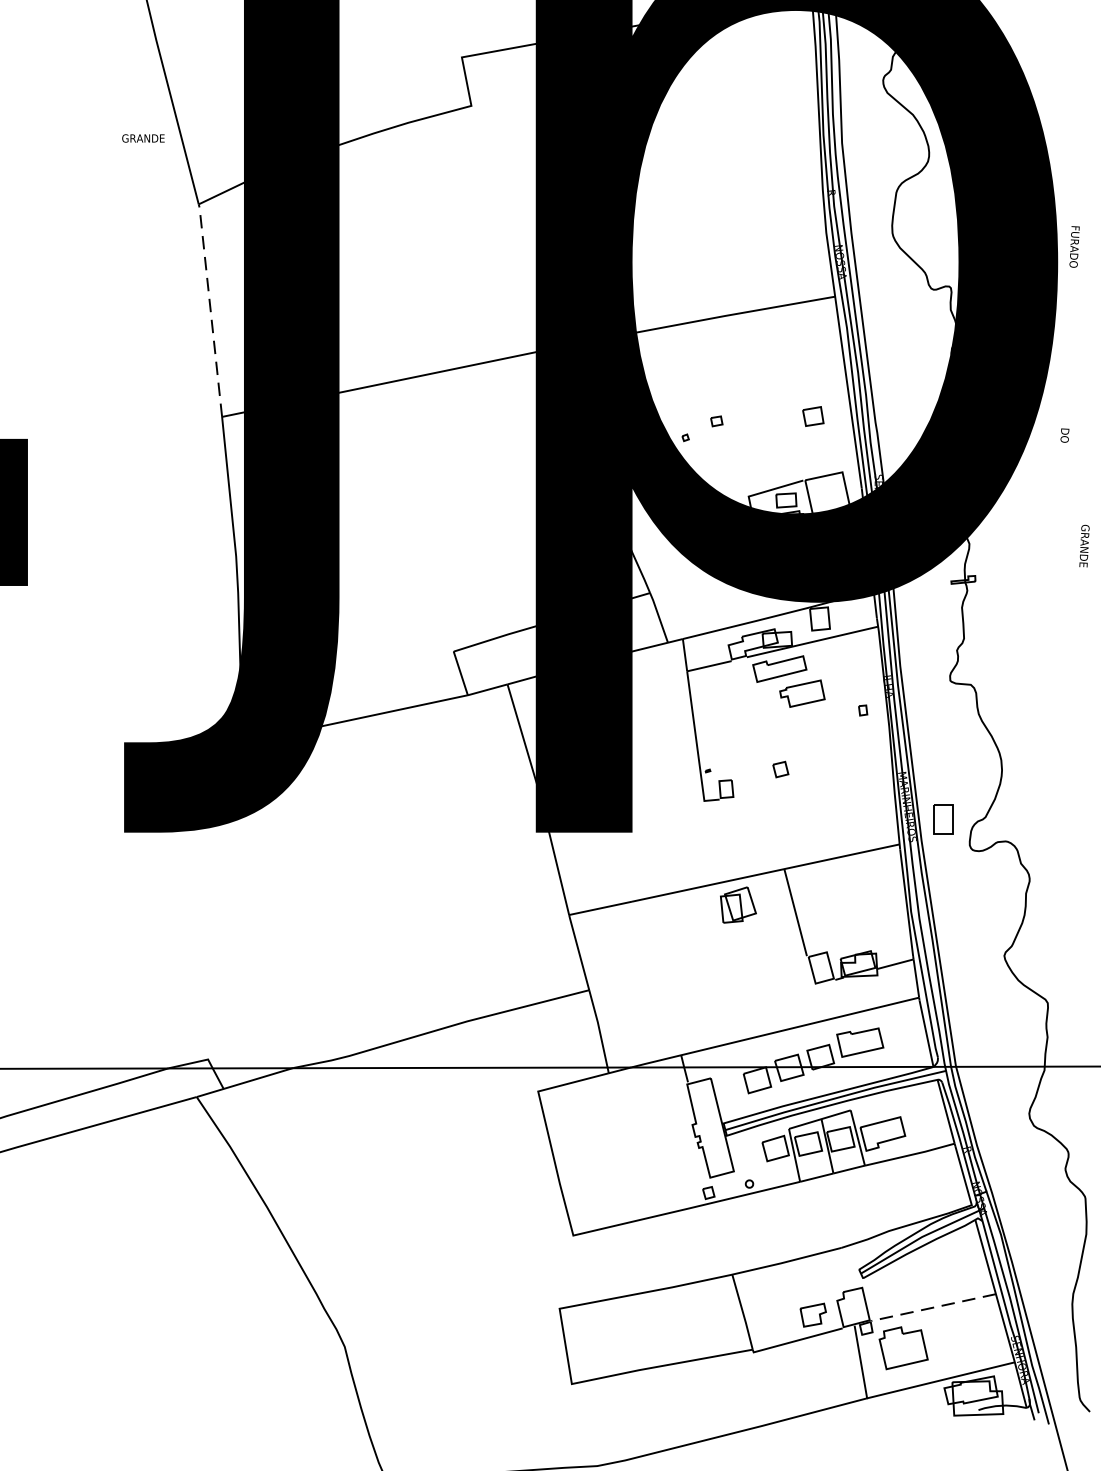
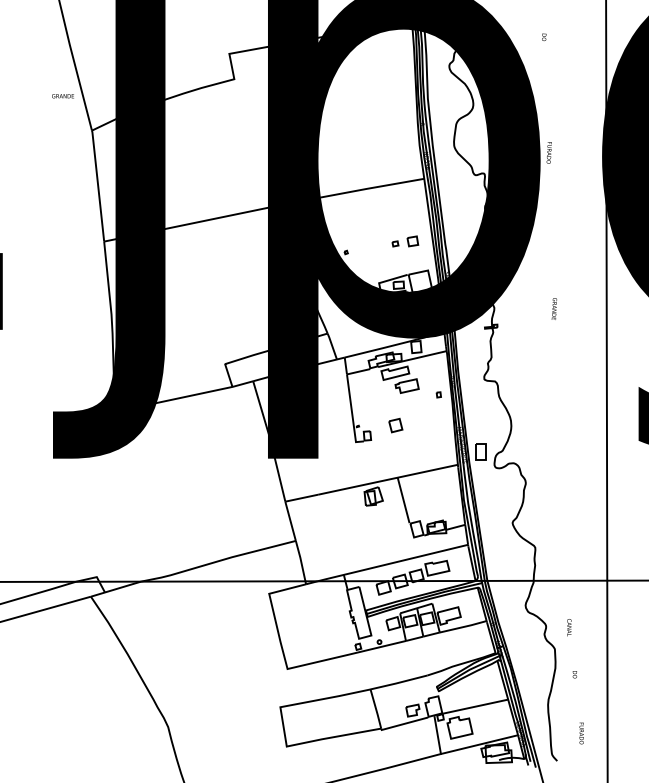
line: (211, 309) -> (98, 185), dashed -> solid
part: (716, 420) -> (395, 243), moved
text: (1065, 435) -> (544, 37), moved
part: (780, 769) -> (395, 425), size x1.67
line: (933, 1307) -> (475, 706), dashed -> solid

